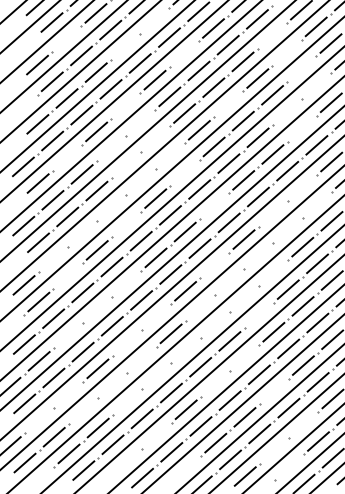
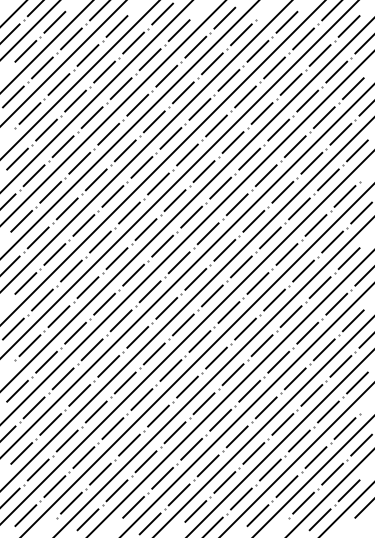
line: (154, 20) -> (133, 42), added
line: (271, 36) -> (257, 51), added
line: (66, 38) -> (42, 67), added
line: (125, 46) -> (104, 71), added
line: (286, 52) -> (274, 67), added
line: (184, 53) -> (166, 75), added
line: (301, 69) -> (290, 84), added
line: (316, 85) -> (307, 100), added
line: (228, 103) -> (216, 125), added
line: (125, 105) -> (108, 133), added
line: (287, 111) -> (278, 129), added
line: (139, 122) -> (124, 150), added
line: (301, 128) -> (294, 146), added
line: (155, 139) -> (141, 167), added
line: (110, 148) -> (95, 179), added
line: (170, 155) -> (158, 183), added
line: (67, 156) -> (50, 191), added
line: (125, 165) -> (112, 196), added
line: (184, 172) -> (174, 200), added
line: (141, 181) -> (129, 212), added
line: (302, 187) -> (299, 208), added
line: (316, 204) -> (315, 225), added
line: (213, 205) -> (207, 233), added
line: (111, 207) -> (100, 241), added
line: (273, 213) -> (270, 237), added
line: (126, 224) -> (116, 258), added
line: (287, 230) -> (286, 254), added
line: (82, 233) -> (71, 270), added
line: (258, 256) -> (257, 283), added
line: (53, 258) -> (42, 299), added
line: (214, 265) -> (212, 295), added
line: (273, 272) -> (274, 299), added
line: (67, 276) -> (58, 316), added
line: (229, 282) -> (228, 312), added
line: (126, 283) -> (120, 320), added
line: (244, 298) -> (245, 328), added
line: (199, 307) -> (199, 341), added
line: (96, 309) -> (91, 349), added
line: (258, 315) -> (261, 345), added
line: (155, 316) -> (153, 353), added
line: (215, 324) -> (216, 357), added
line: (67, 335) -> (62, 378), added
line: (126, 342) -> (124, 382), added
line: (185, 349) -> (187, 386), added
line: (244, 357) -> (249, 390), added
line: (141, 359) -> (141, 399), added
line: (156, 375) -> (158, 415), added
line: (215, 383) -> (220, 419), added
line: (112, 385) -> (112, 428), added
line: (273, 391) -> (282, 424), added
line: (67, 394) -> (66, 440), added
line: (127, 401) -> (129, 444), added
line: (83, 411) -> (83, 457), added
line: (38, 419) -> (37, 469), added
line: (303, 424) -> (315, 457), added
line: (156, 434) -> (162, 477), added
line: (274, 450) -> (286, 486), added
line: (127, 460) -> (133, 506), added
line: (289, 466) -> (303, 502), added
line: (186, 468) -> (195, 511), added

